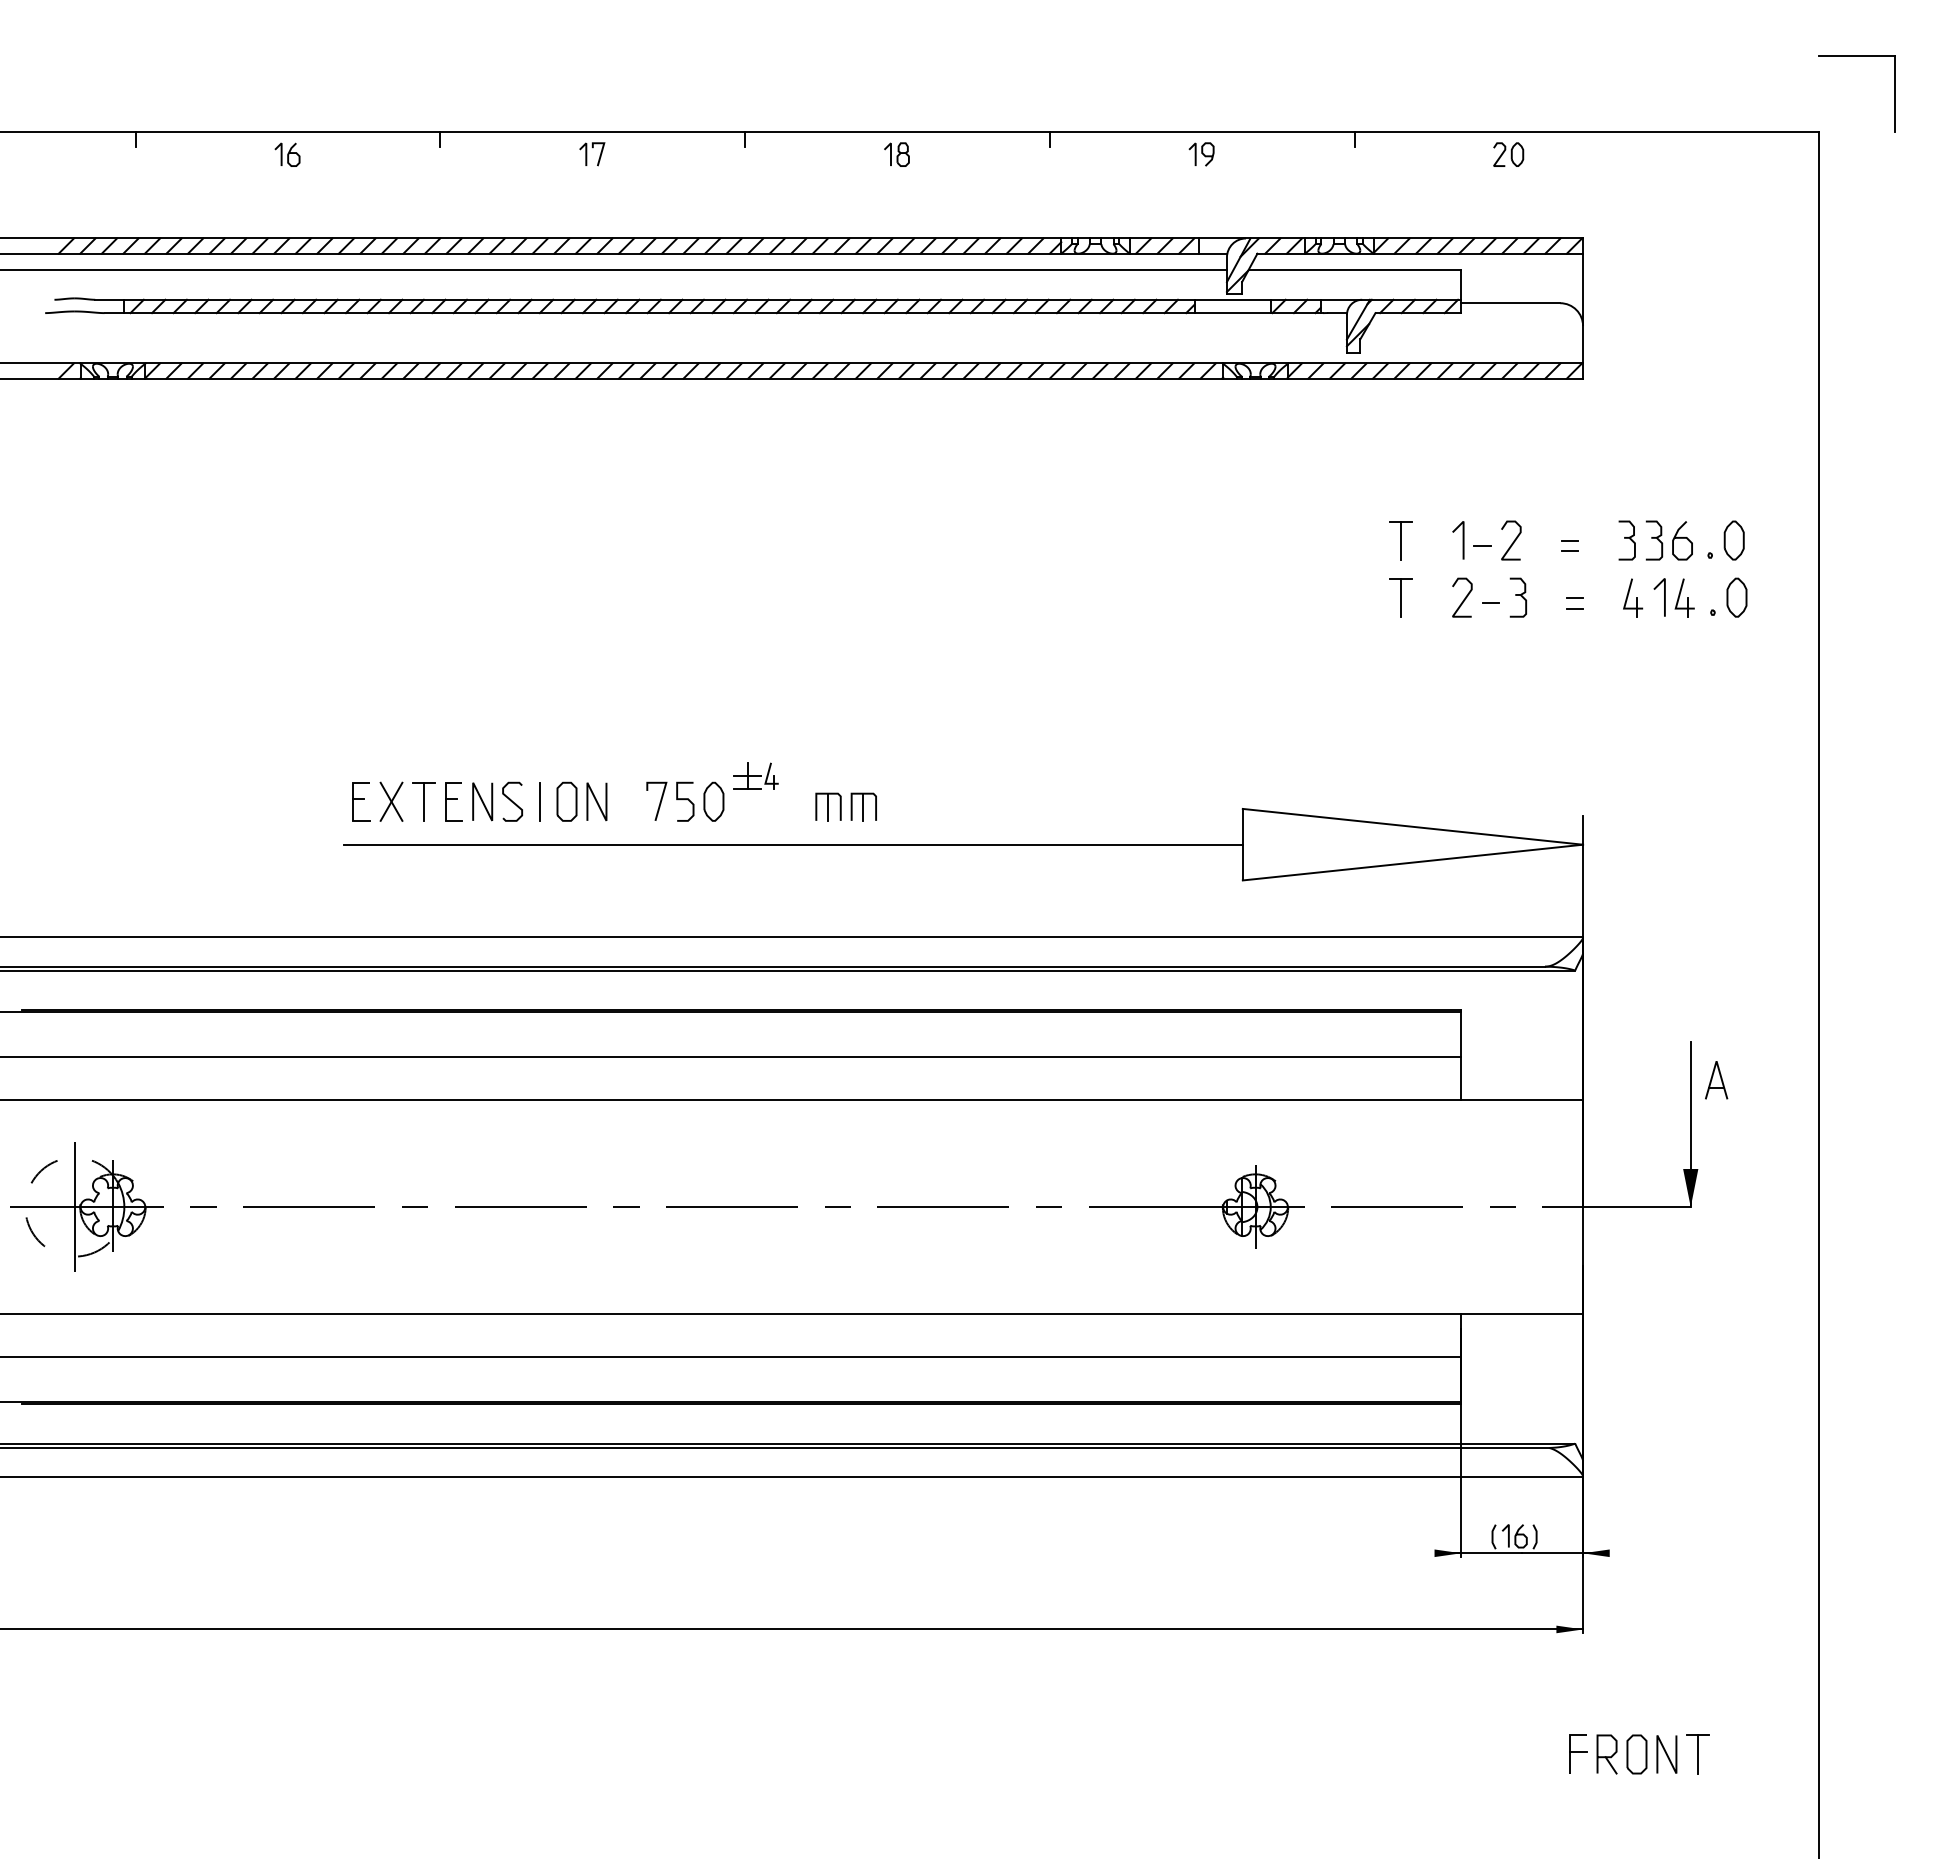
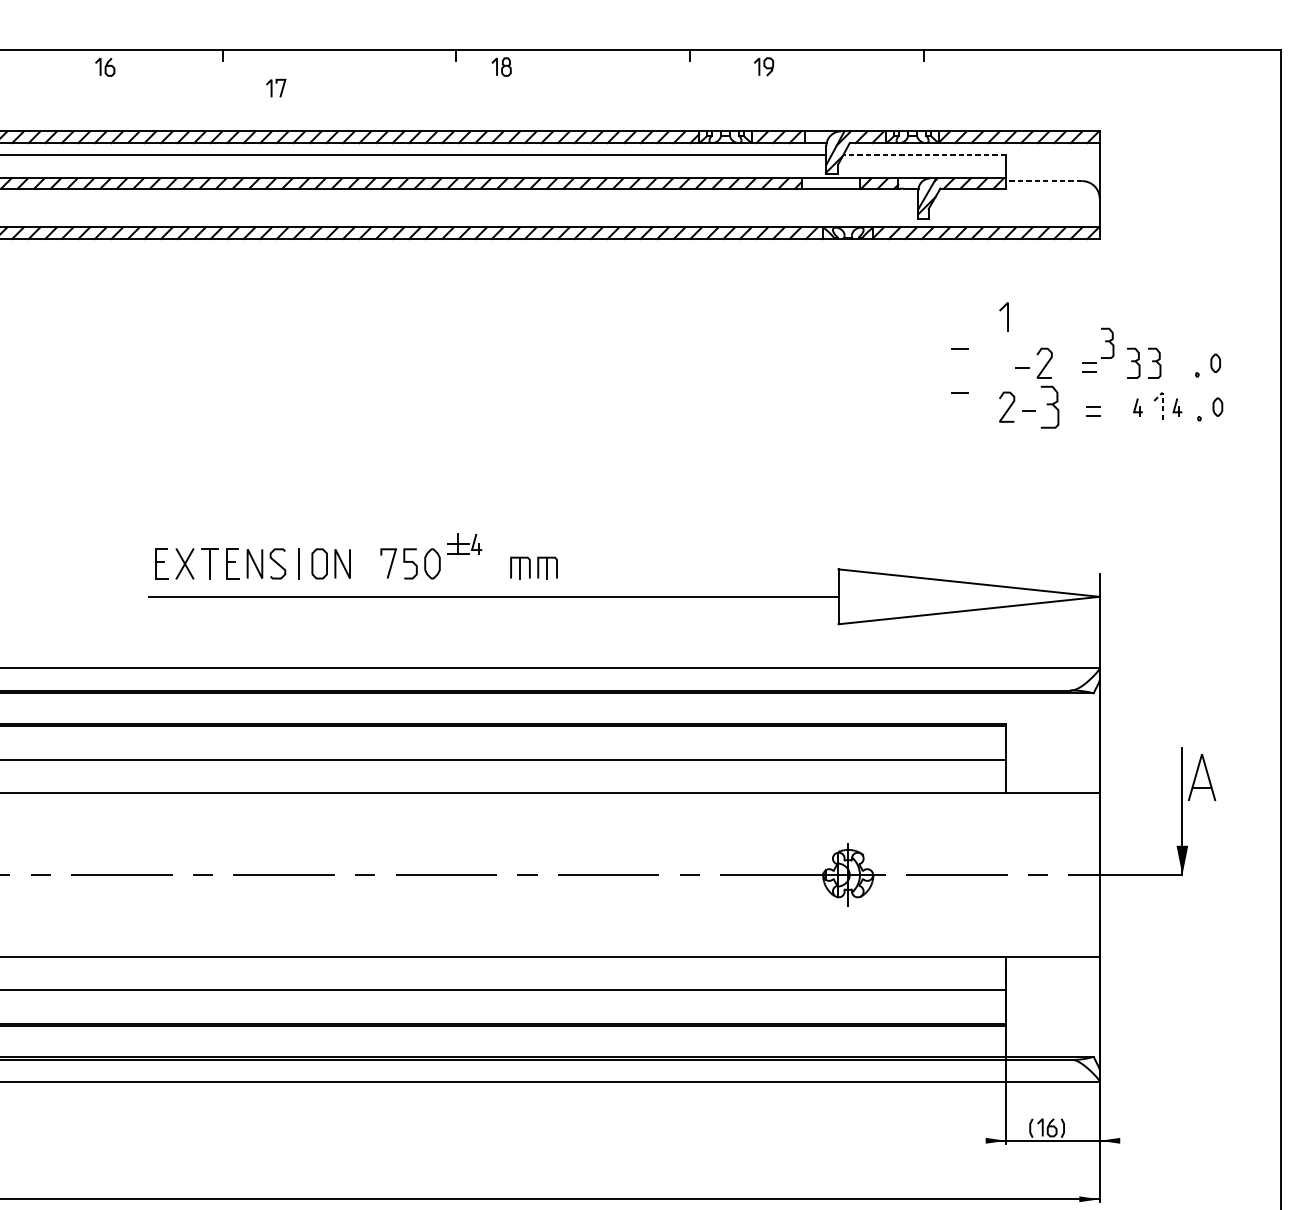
part: (592, 154) -> (276, 88), moved
part: (896, 154) -> (501, 66), moved
part: (1201, 154) -> (763, 66), moved
part: (1508, 154) -> (1042, 66), removed
line: (1354, 269) -> (924, 155), solid -> dashed
line: (1510, 303) -> (1044, 181), solid -> dashed
part: (1592, 514) -> (1106, 343), added
curve: (1682, 538) -> (1176, 361), removed
line: (1401, 540) -> (960, 363), removed
line: (1462, 540) -> (1007, 317), moved
part: (1733, 540) -> (1215, 363), size x0.6
line: (1664, 589) -> (1162, 400), solid -> dashed
line: (1401, 597) -> (960, 407), removed
part: (1518, 597) -> (1050, 407), size x1.4
part: (1633, 597) -> (1138, 407), size x0.6
part: (1684, 597) -> (1177, 407), size x0.6
part: (1736, 597) -> (1217, 407), size x0.6
part: (1716, 1080) -> (1202, 777), size x1.6

